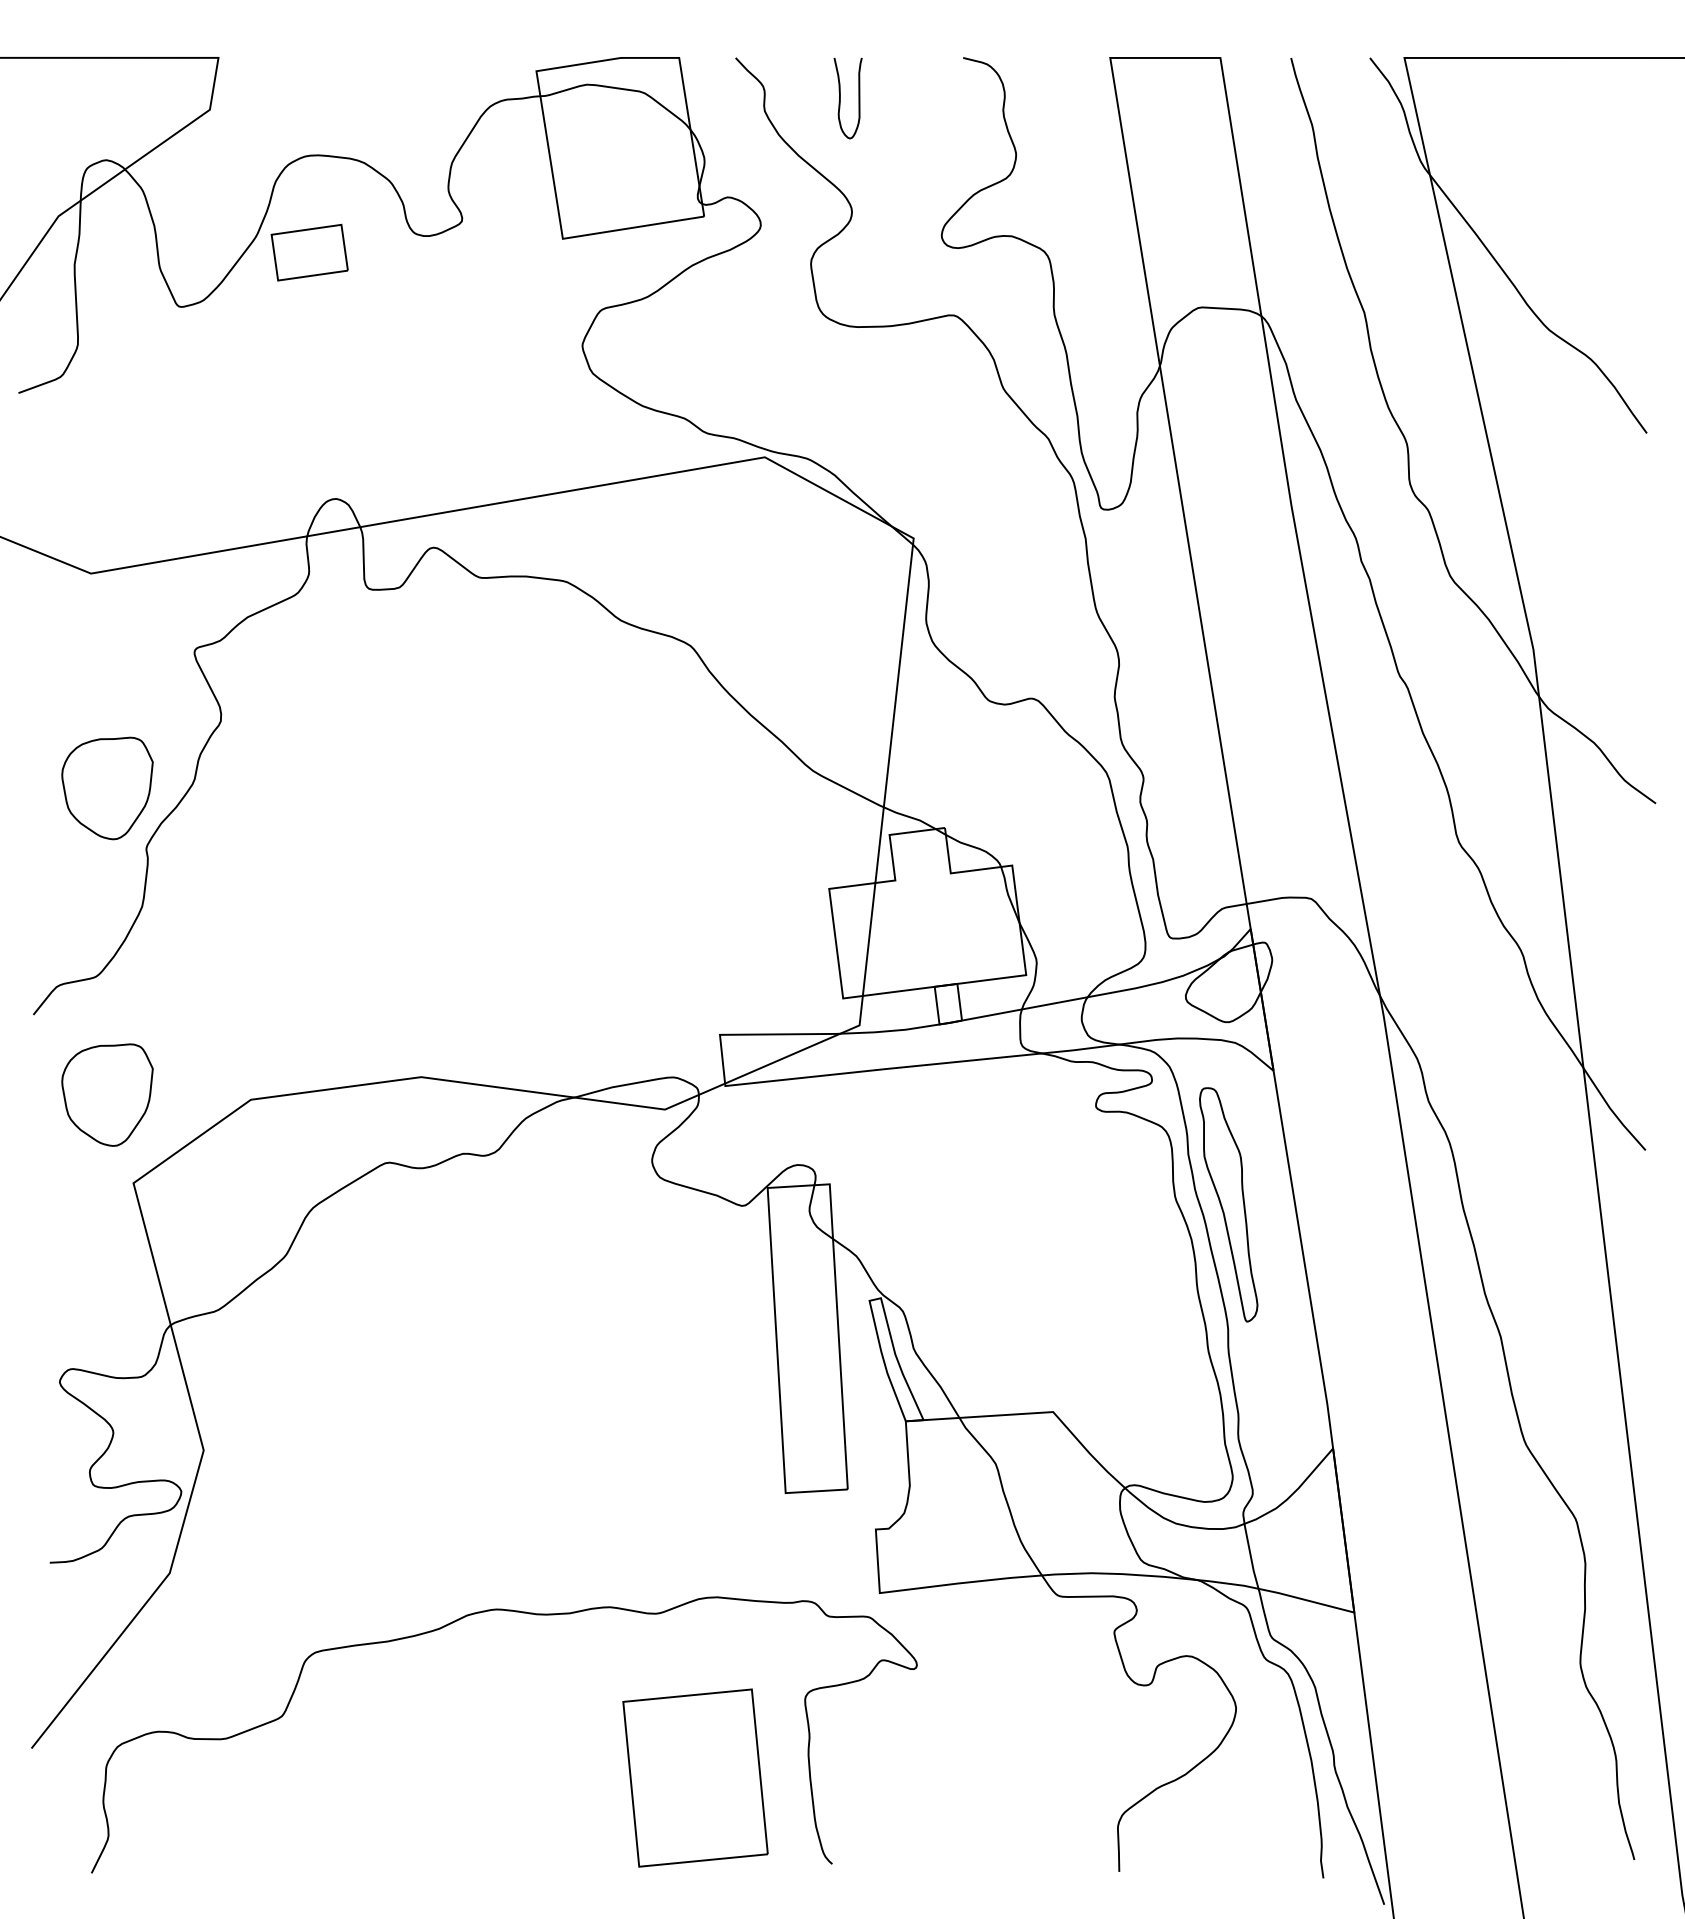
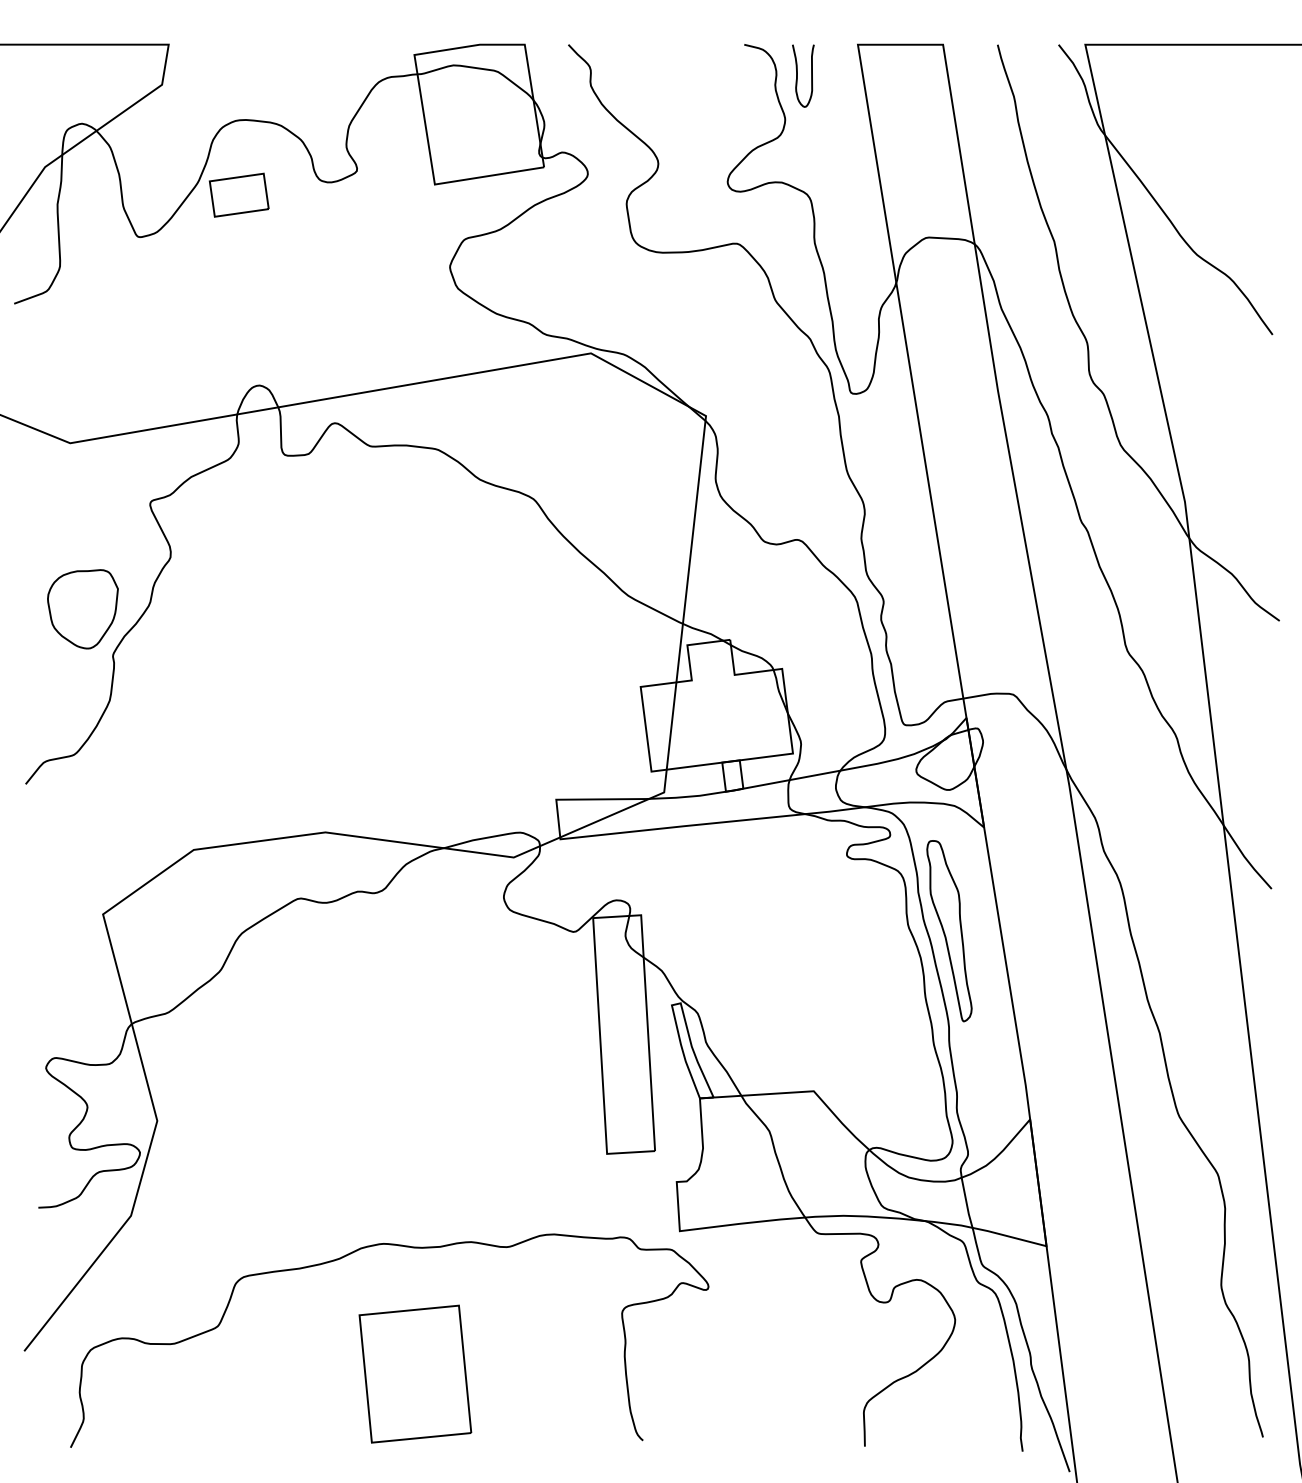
curve: (840, 97) -> (797, 75), moved
part: (106, 1095) -> (82, 846), removed
part: (695, 1777) -> (415, 1373), moved

